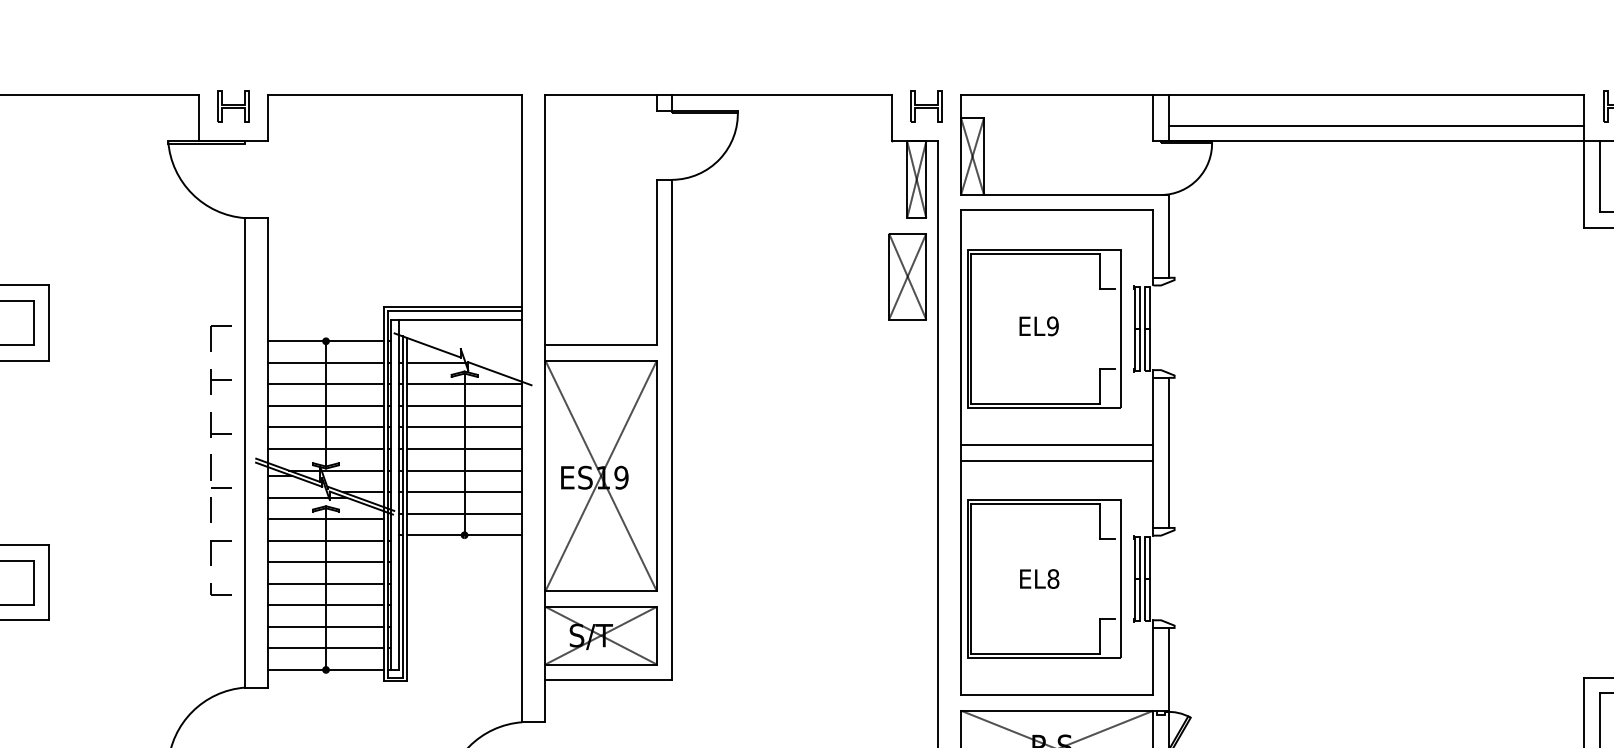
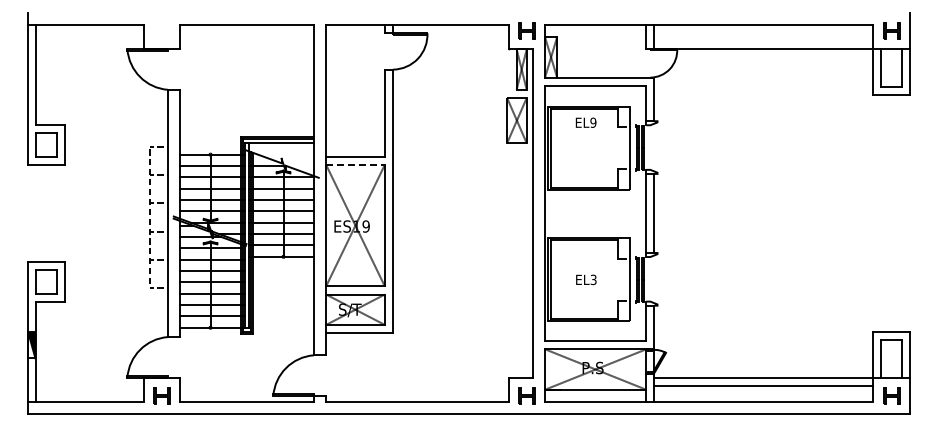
part: (232, 105) -> (161, 30), removed
line: (1375, 126) -> (763, 41), removed
text: (1037, 325) -> (585, 122), moved
line: (601, 359) -> (355, 164), solid -> dashed
line: (1056, 445) -> (595, 209), removed
line: (1056, 460) -> (595, 217), removed
text: (1053, 578) -> (593, 279), EL8 -> EL3

